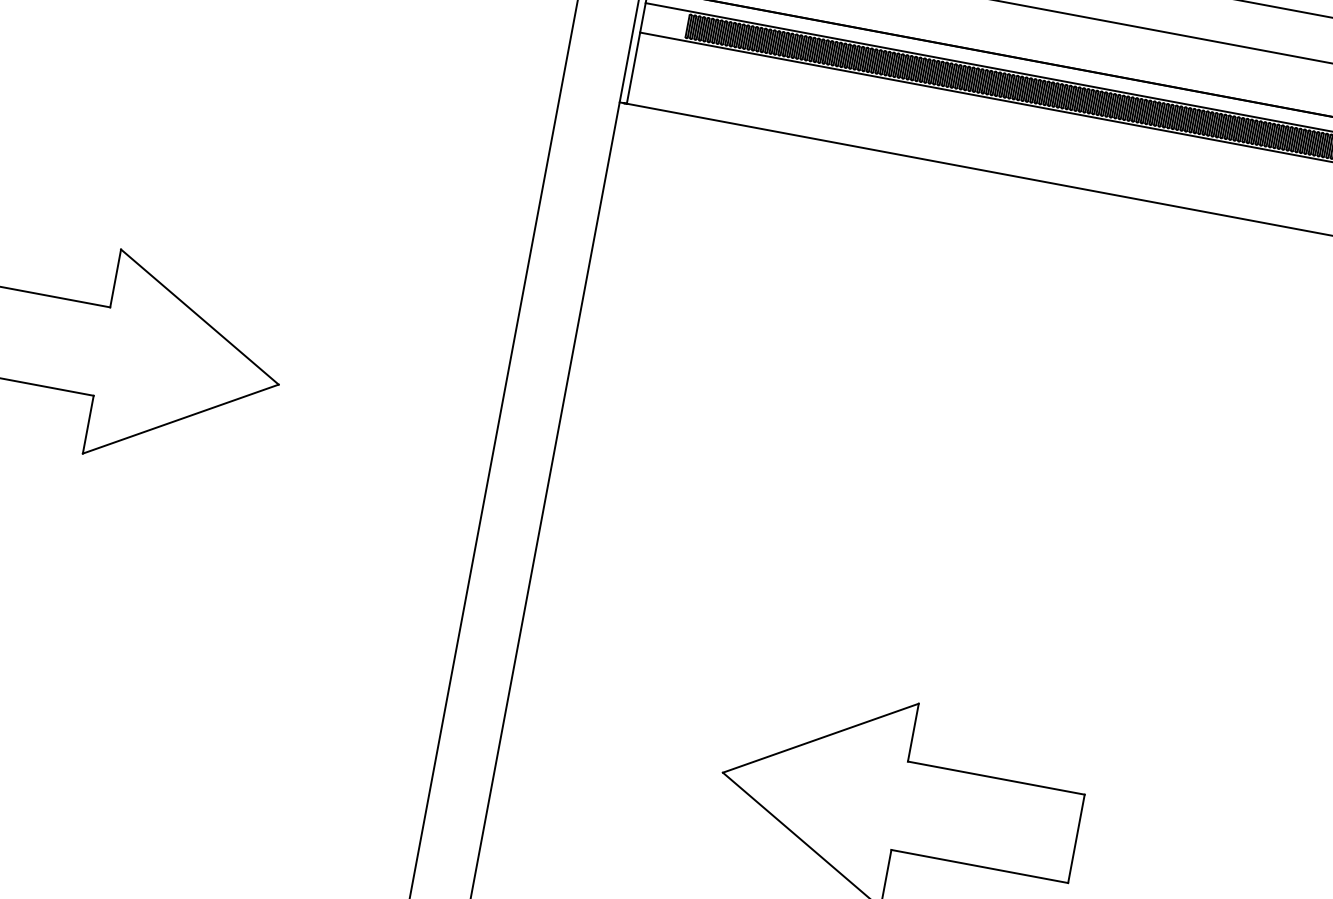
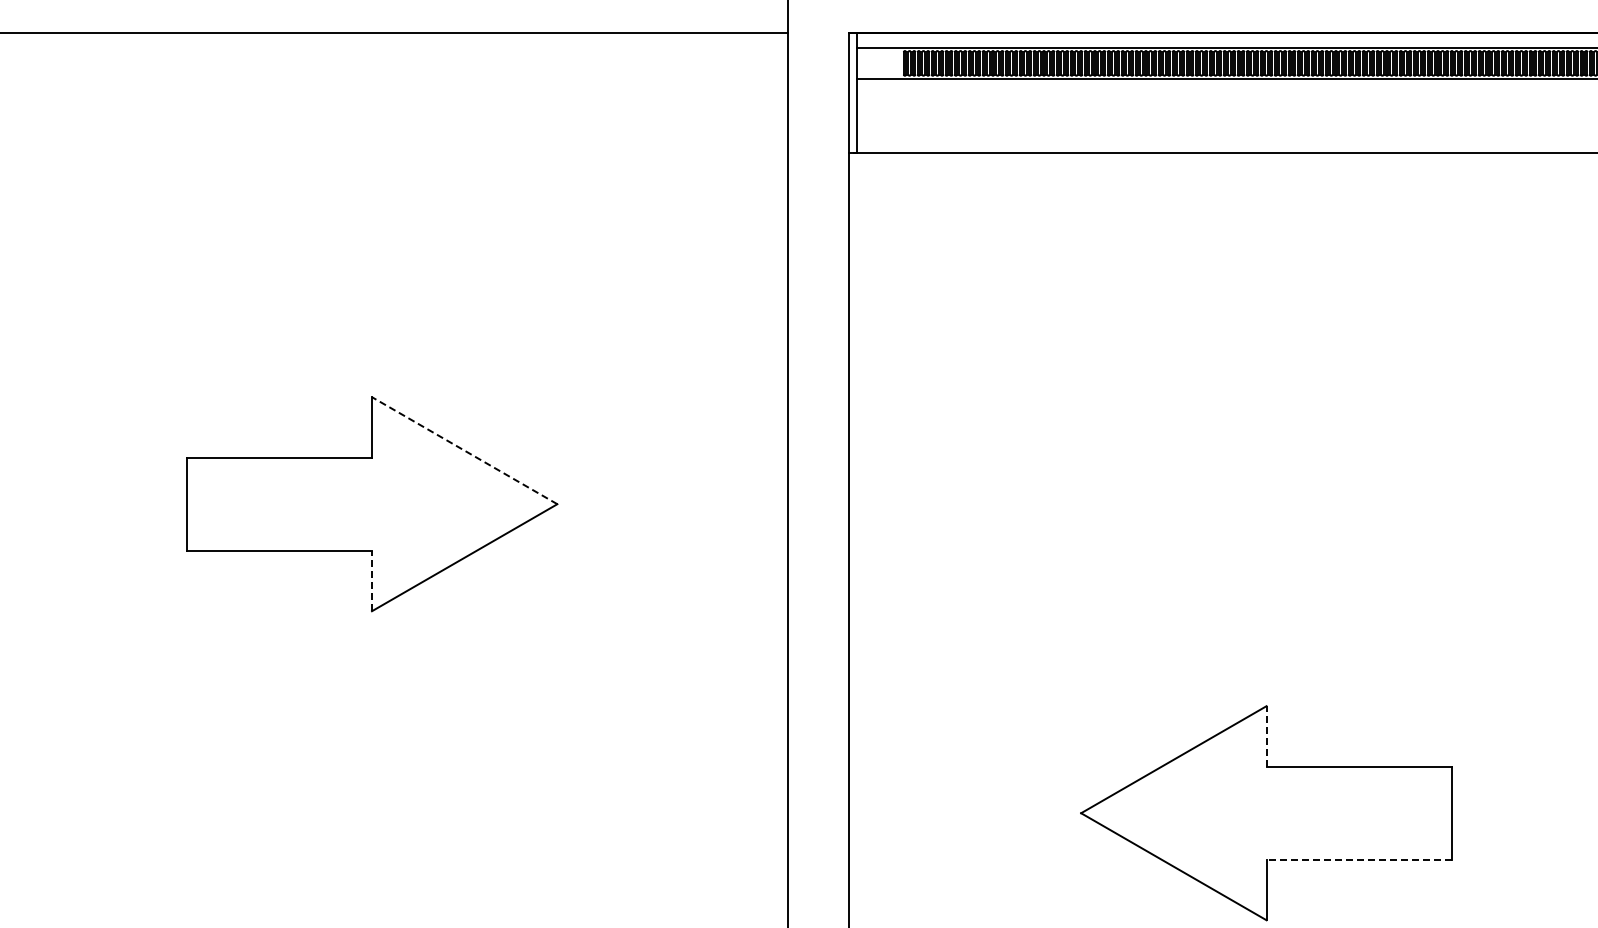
line: (199, 316) -> (464, 450), solid -> dashed
line: (87, 424) -> (371, 580), solid -> dashed
line: (913, 732) -> (1266, 736), solid -> dashed
line: (980, 866) -> (1359, 859), solid -> dashed

